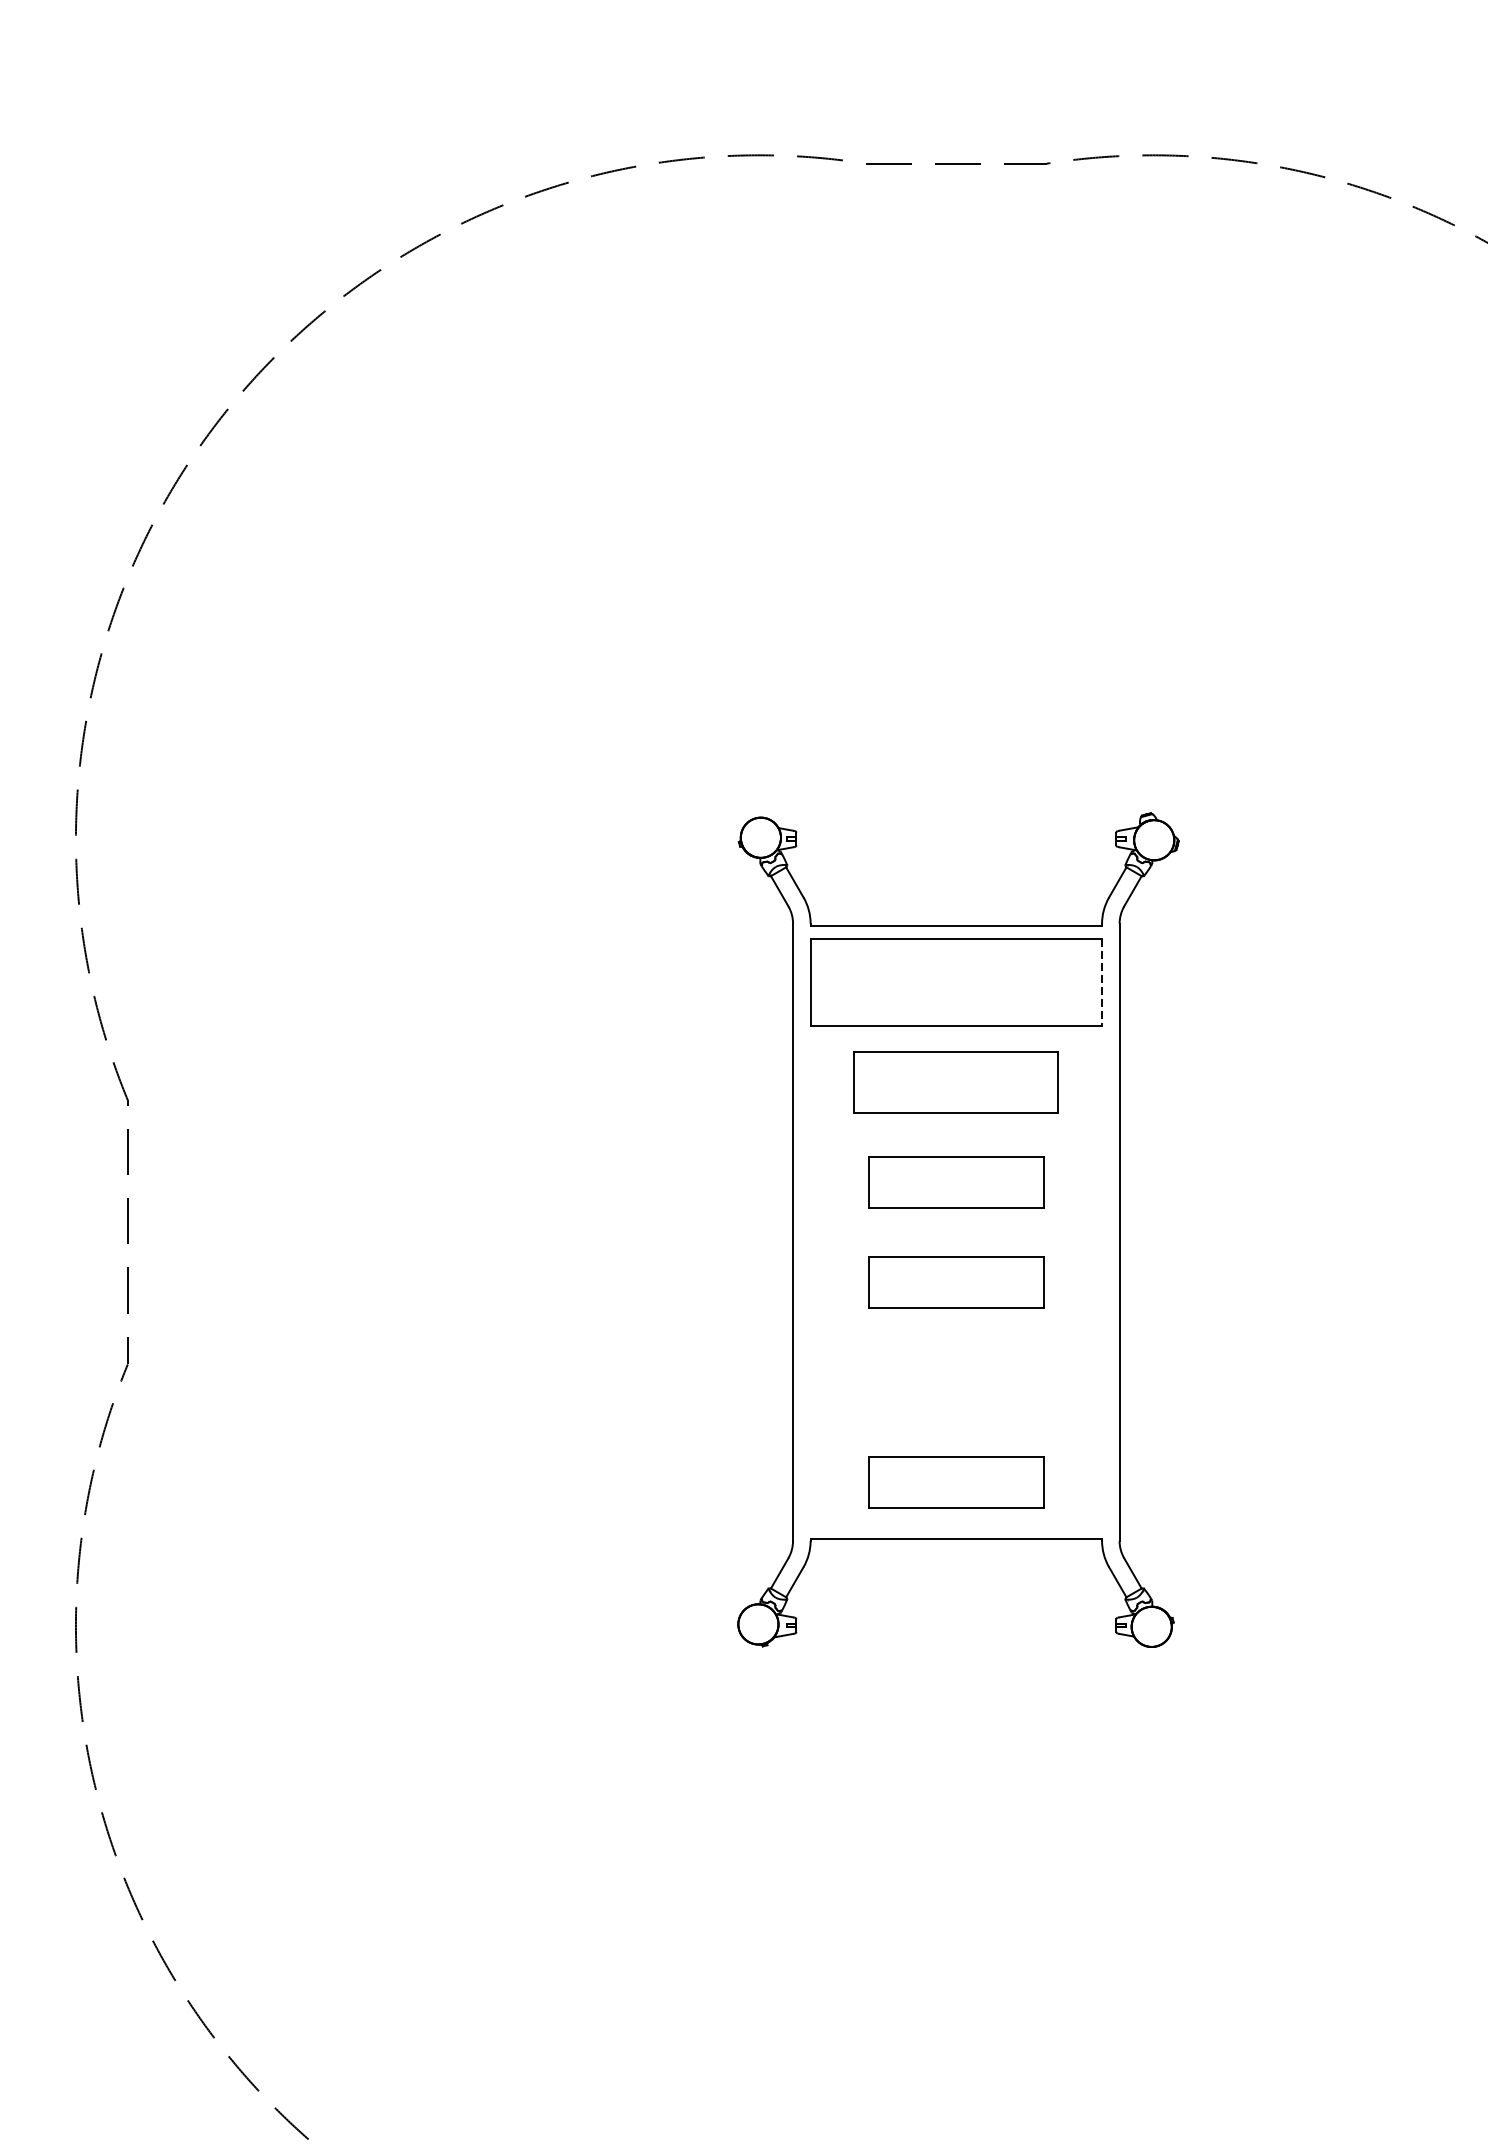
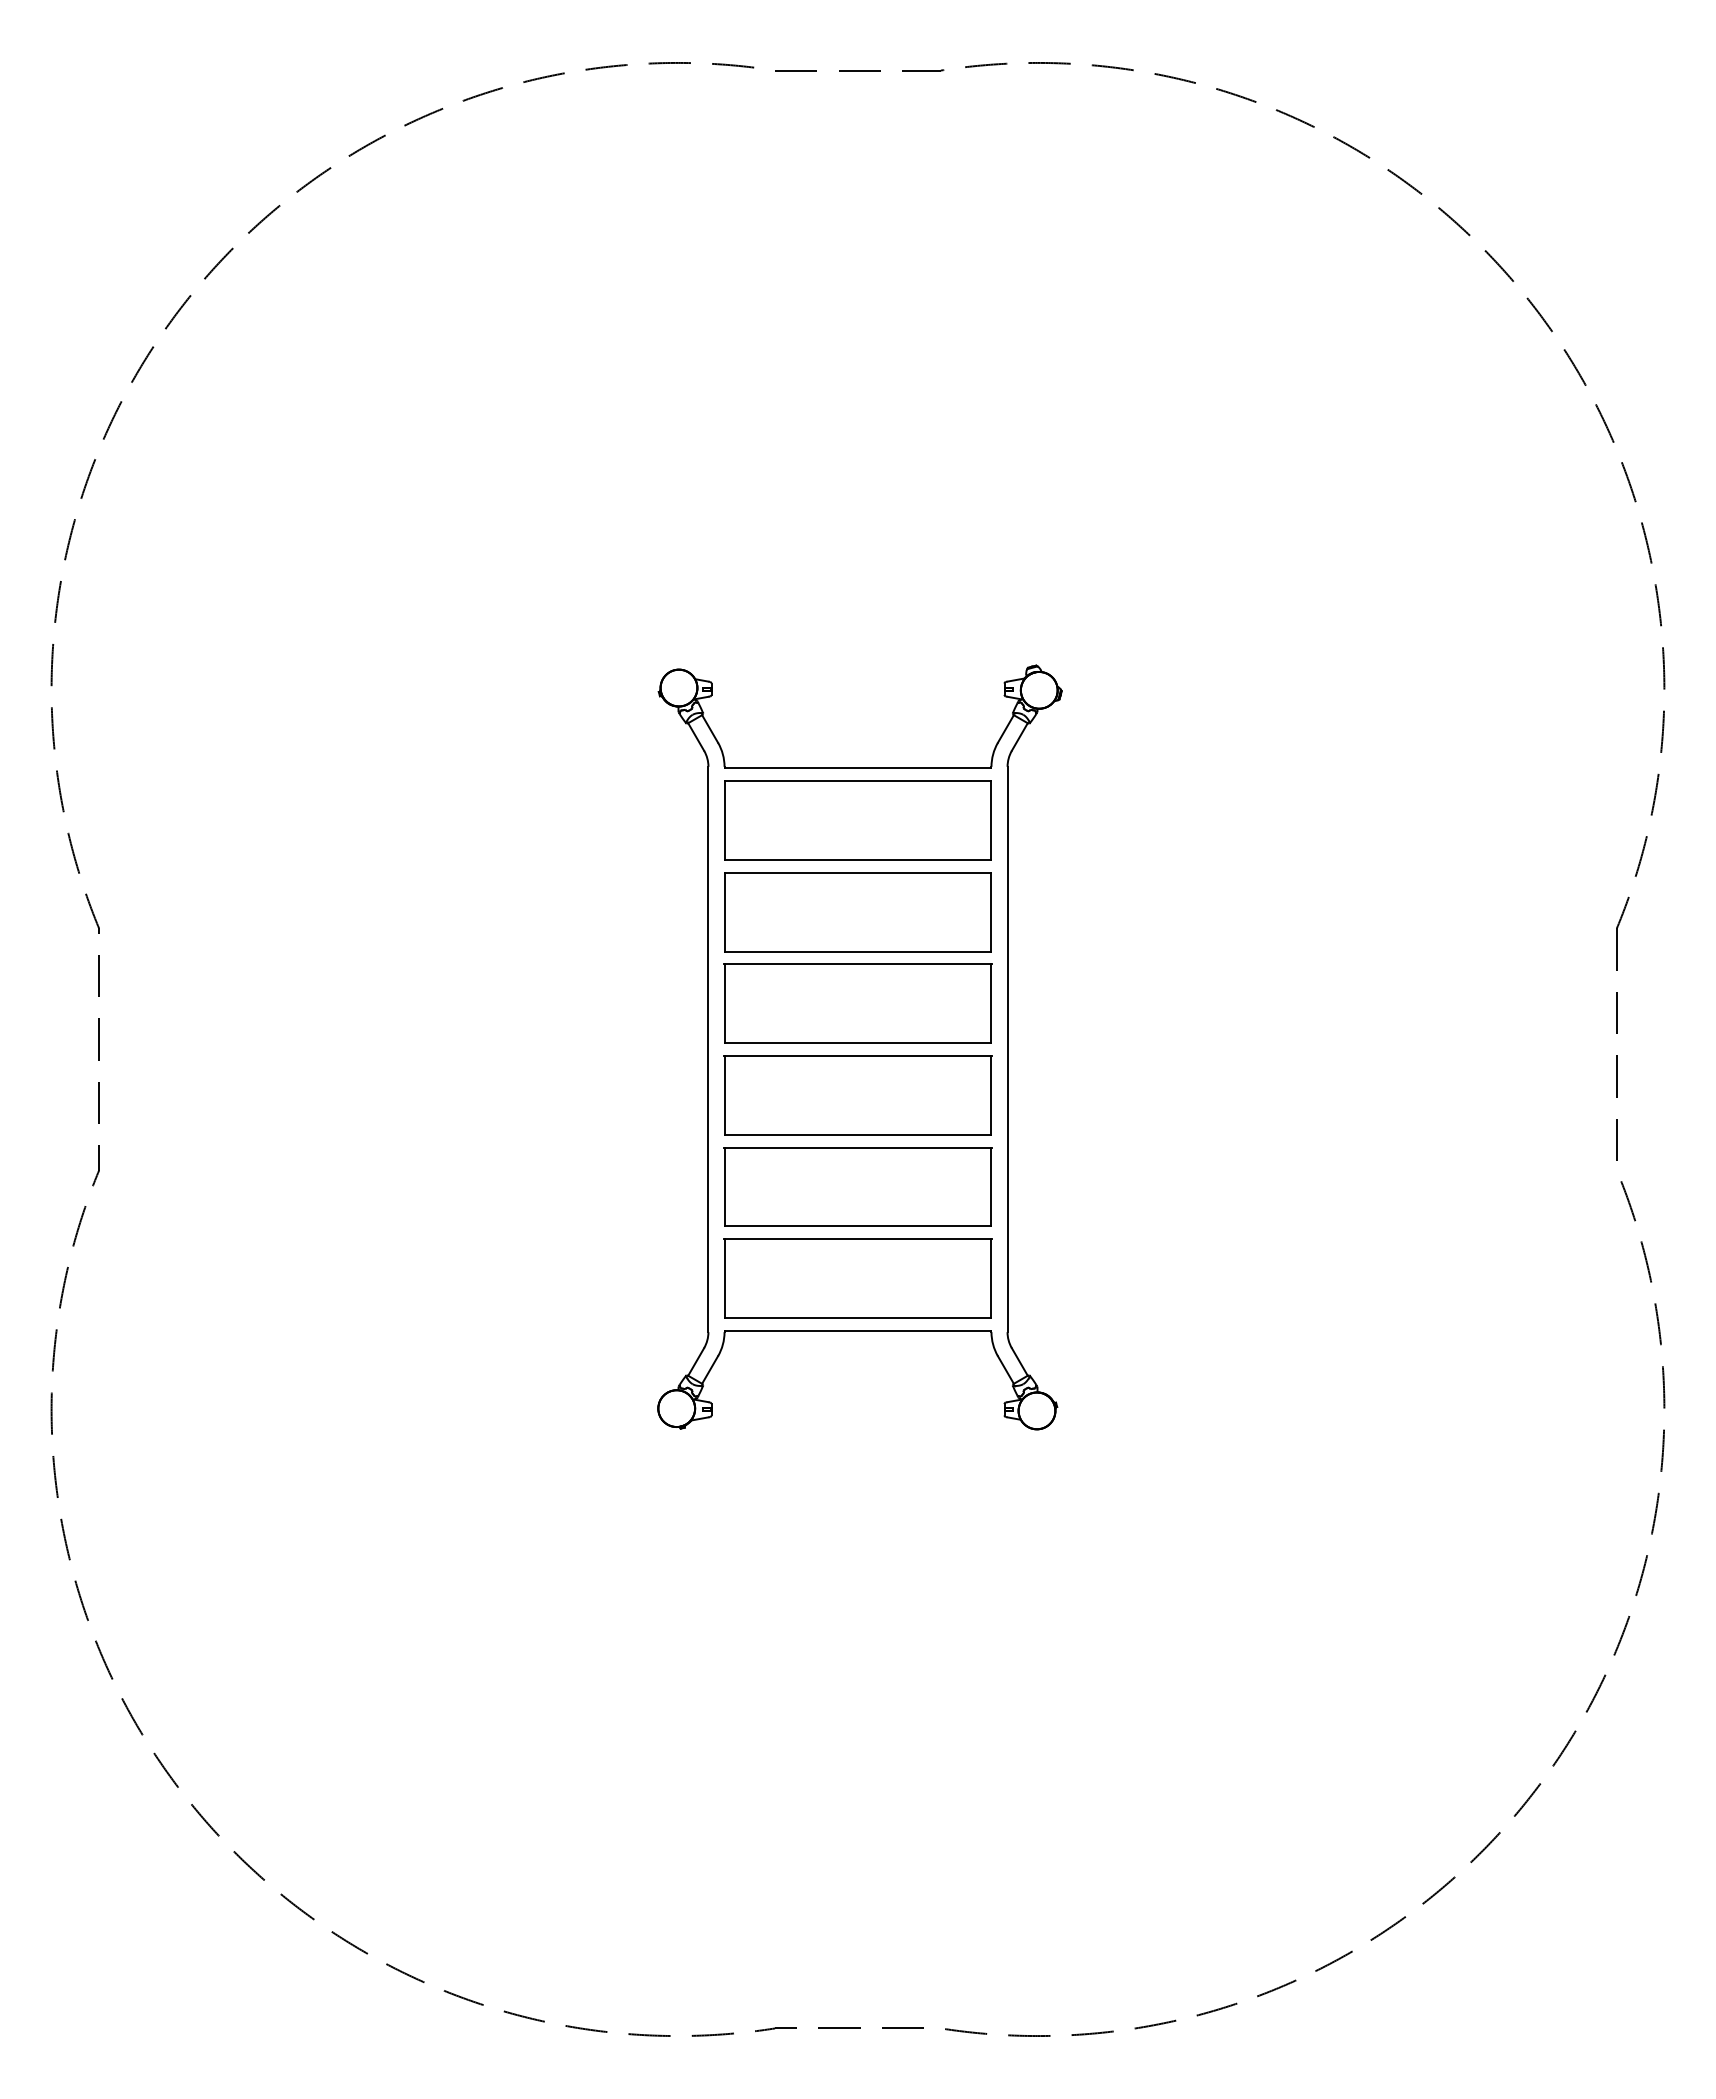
line: (1102, 983) -> (991, 821), dashed -> solid
part: (955, 1082) -> (857, 912), size x1.43
part: (955, 1182) -> (857, 1003), size x1.67
part: (955, 1282) -> (857, 1095), size x1.67
part: (955, 1381) -> (857, 1186), added
part: (955, 1482) -> (857, 1278), size x1.67

